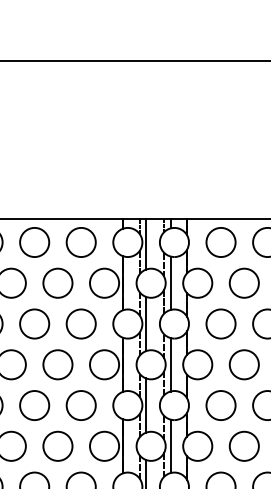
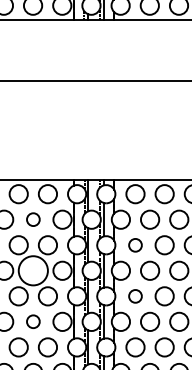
circle: (58, 282) -> (33, 219), size x0.7
circle: (221, 324) -> (135, 245), size x0.7
circle: (58, 364) -> (33, 270), size x1.6
circle: (221, 405) -> (135, 296), size x0.7
circle: (58, 445) -> (33, 321), size x0.7

